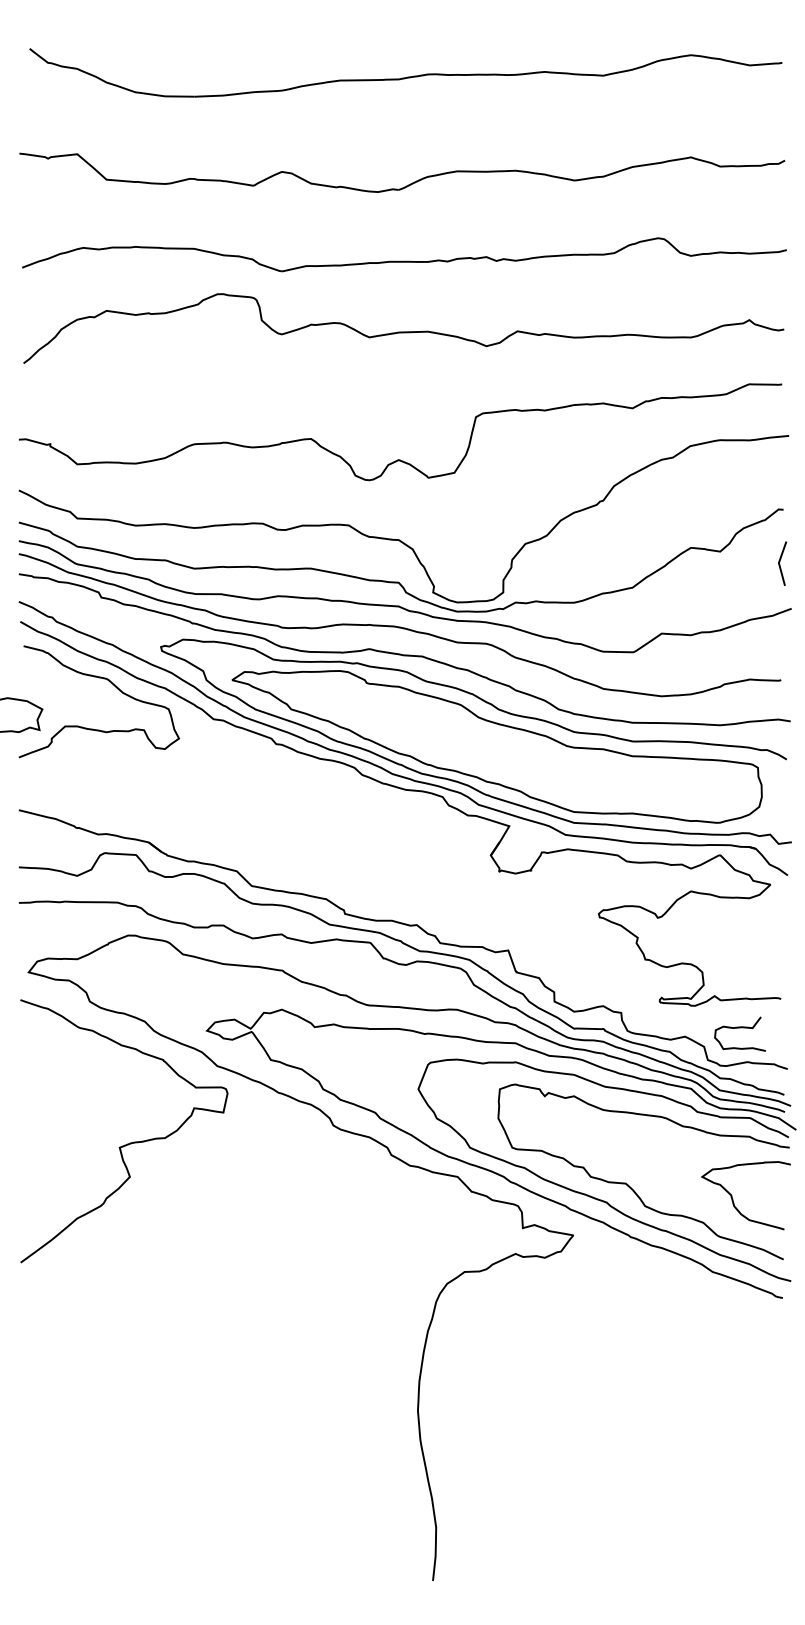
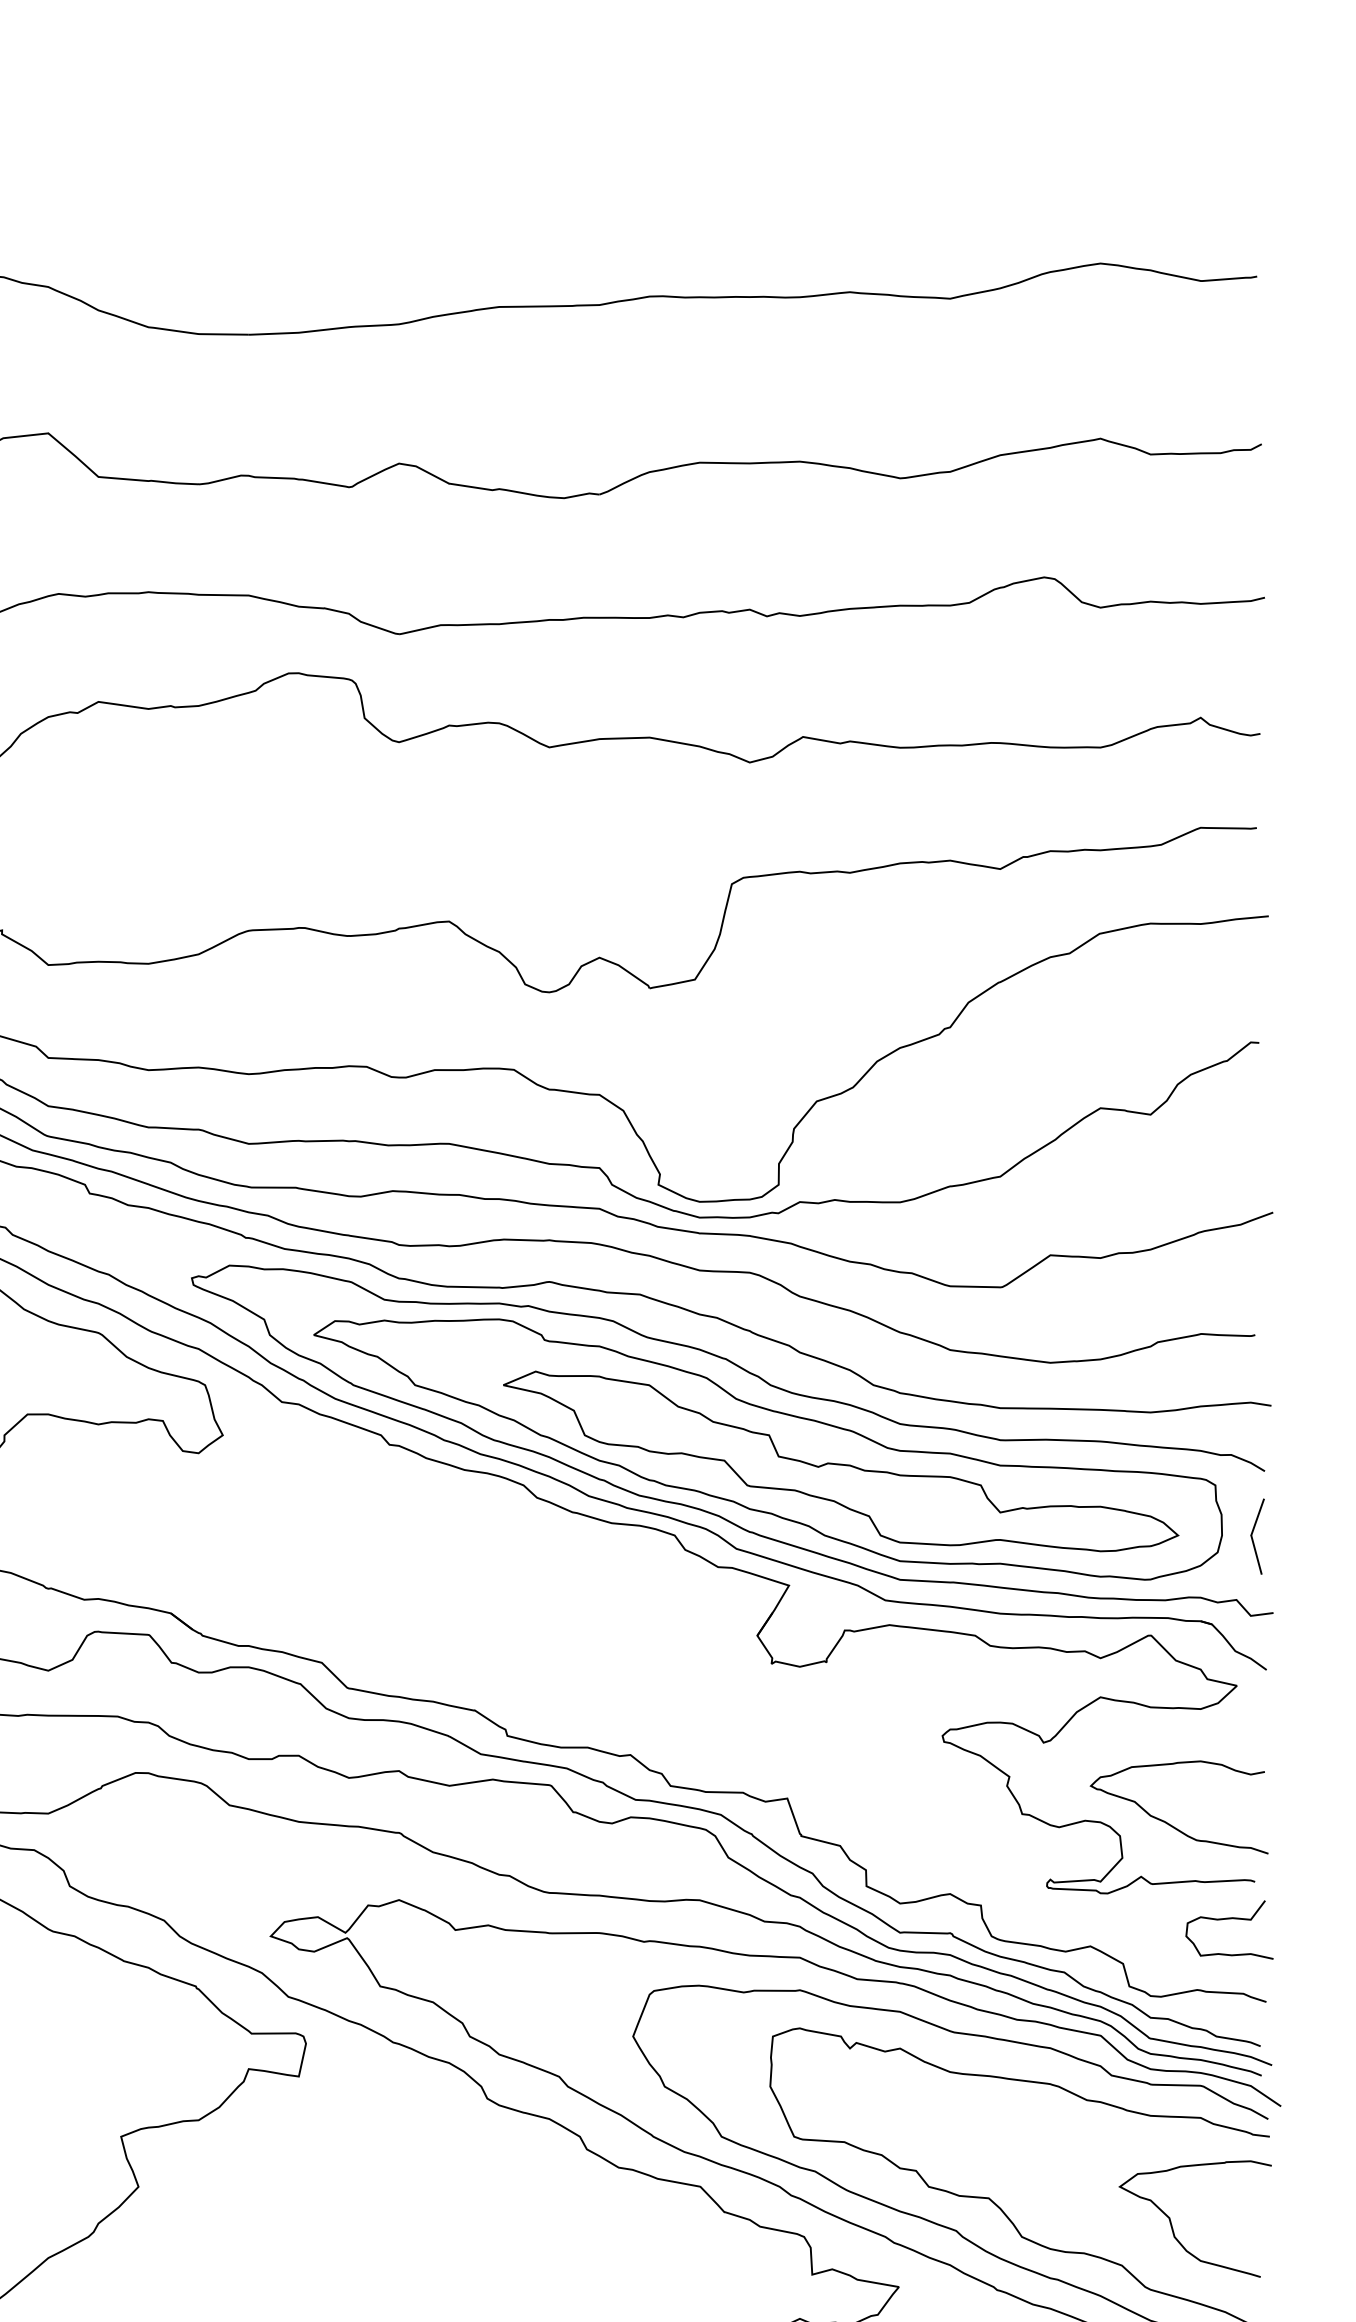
line: (780, 564) -> (1254, 1537), moved
part: (539, 753) -> (840, 1460), added
curve: (731, 964) -> (1170, 1822), added
curve: (739, 1028) -> (1228, 1920), moved

